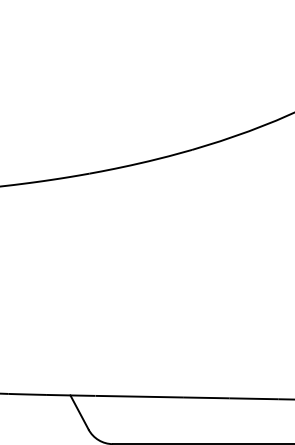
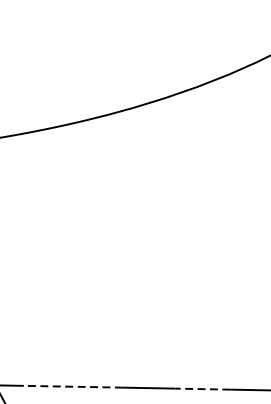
line: (139, 396) -> (73, 386), solid -> dashed
line: (254, 398) -> (203, 388), solid -> dashed

